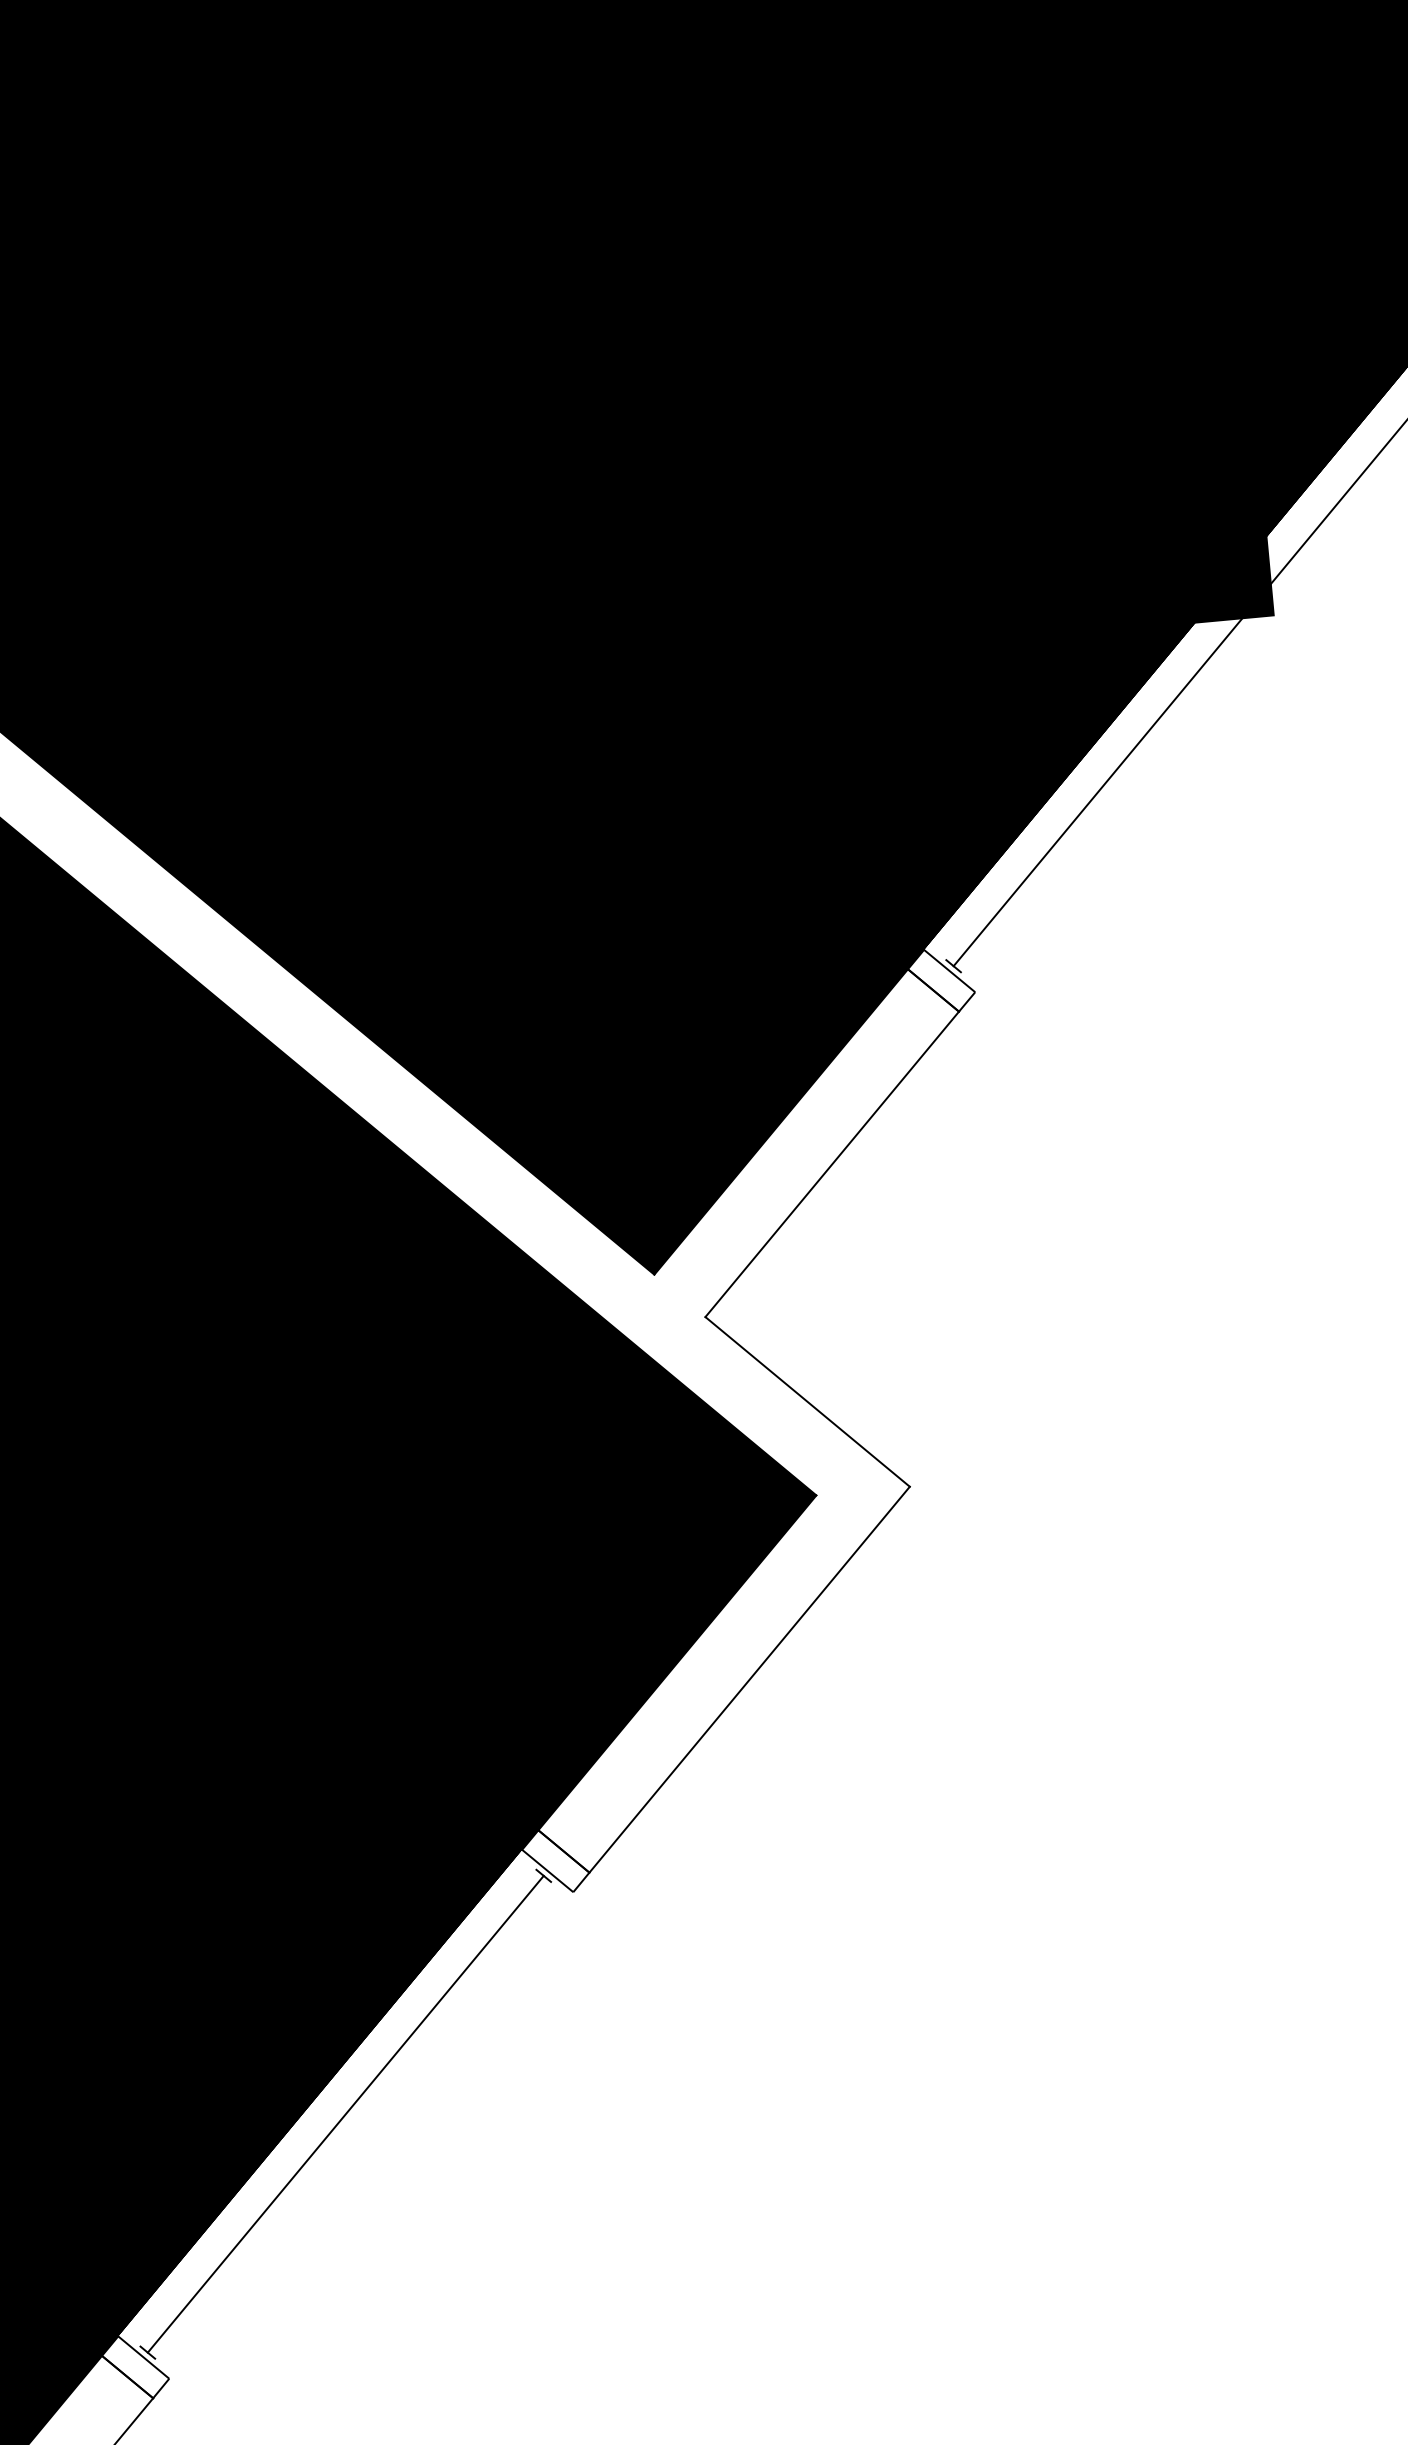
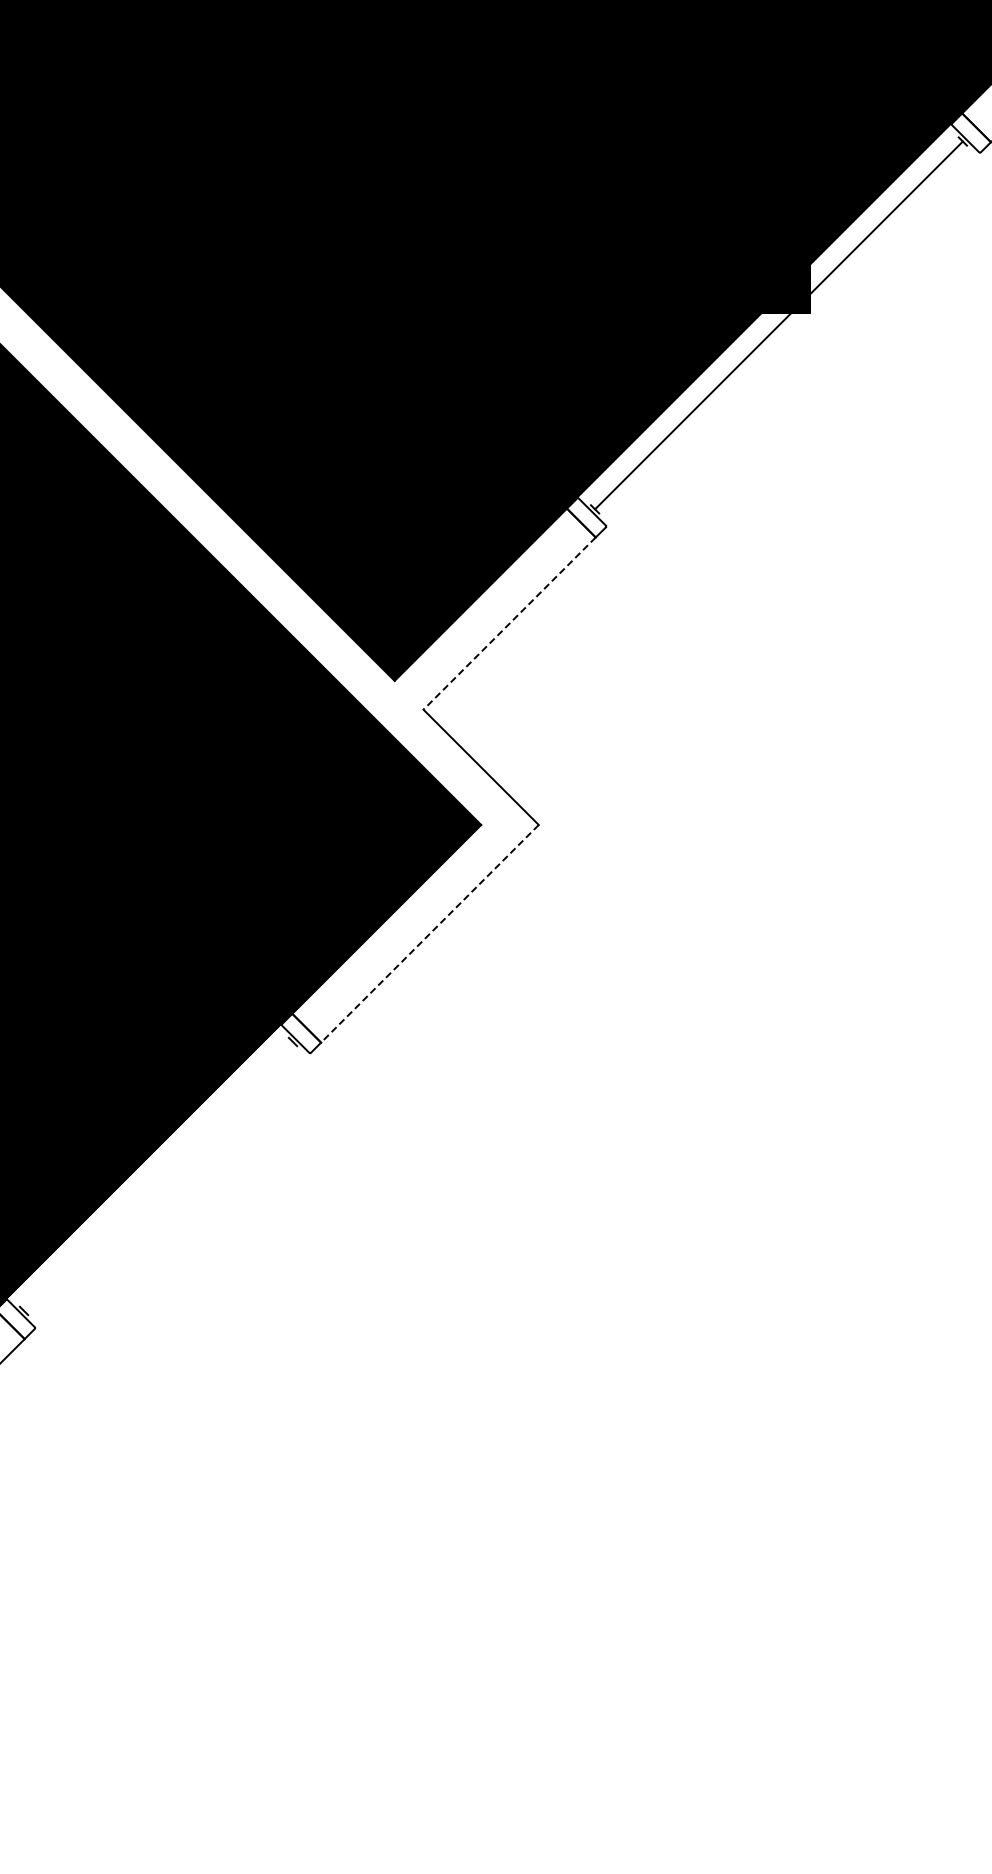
line: (831, 1164) -> (509, 623), solid -> dashed
line: (748, 1679) -> (429, 933), solid -> dashed
line: (345, 2114) -> (158, 1176), removed

